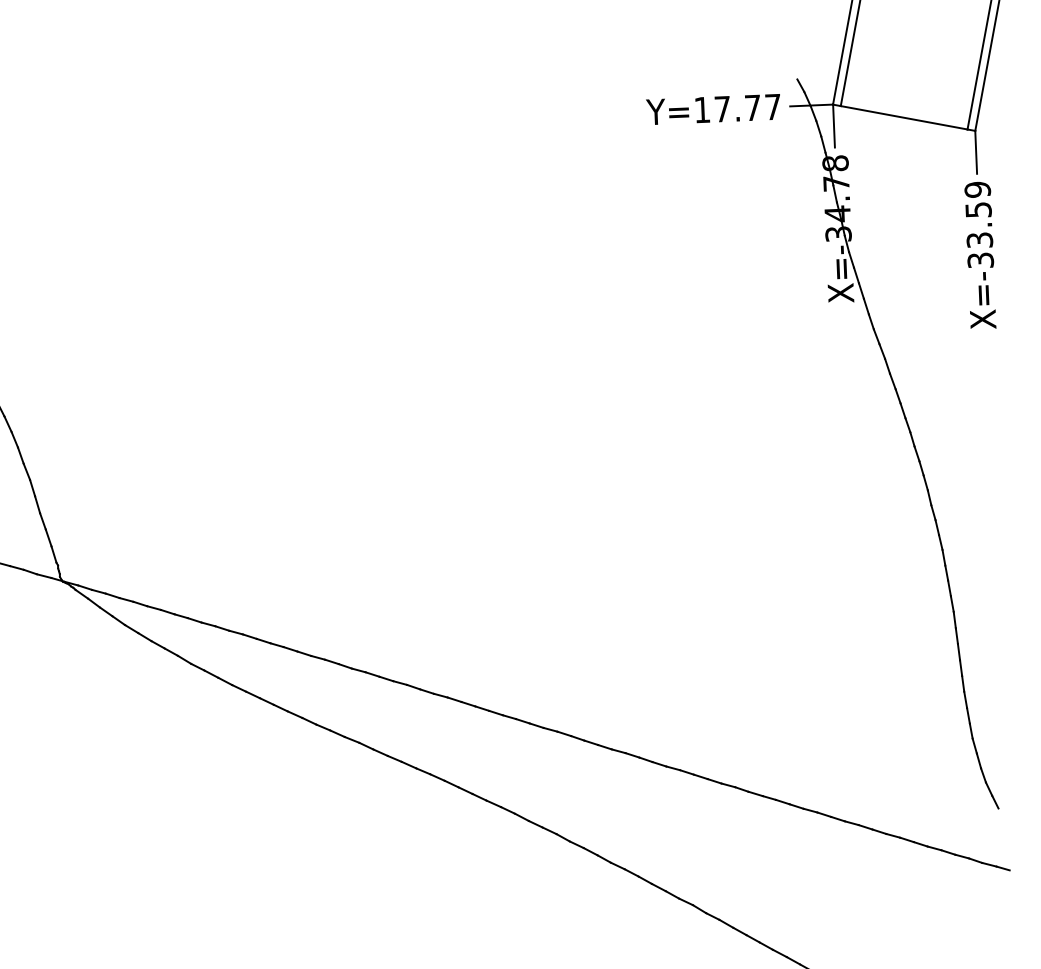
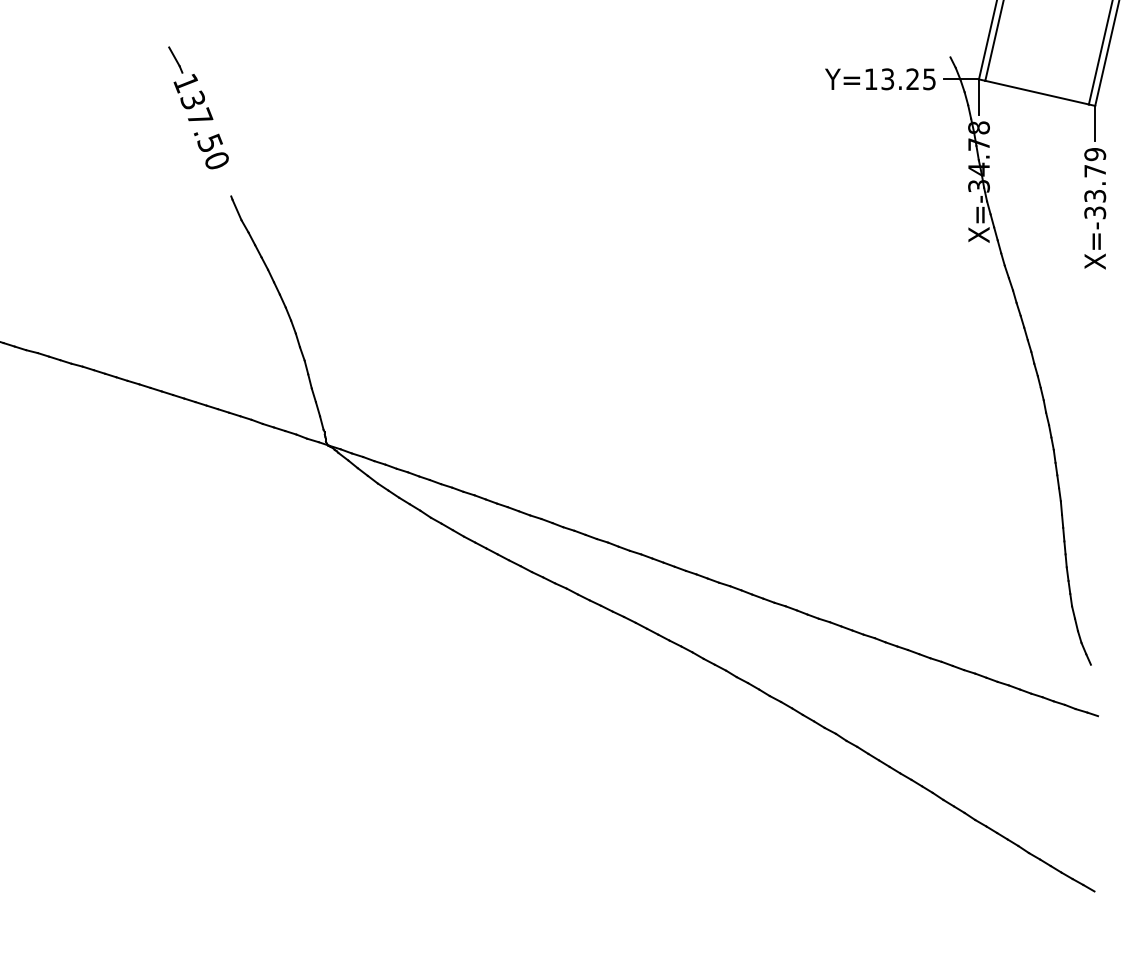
text: (747, 108) -> (908, 79), Y=17.77 -> Y=13.25
text: (978, 210) -> (1095, 171), X=-33.59 -> X=-33.79

